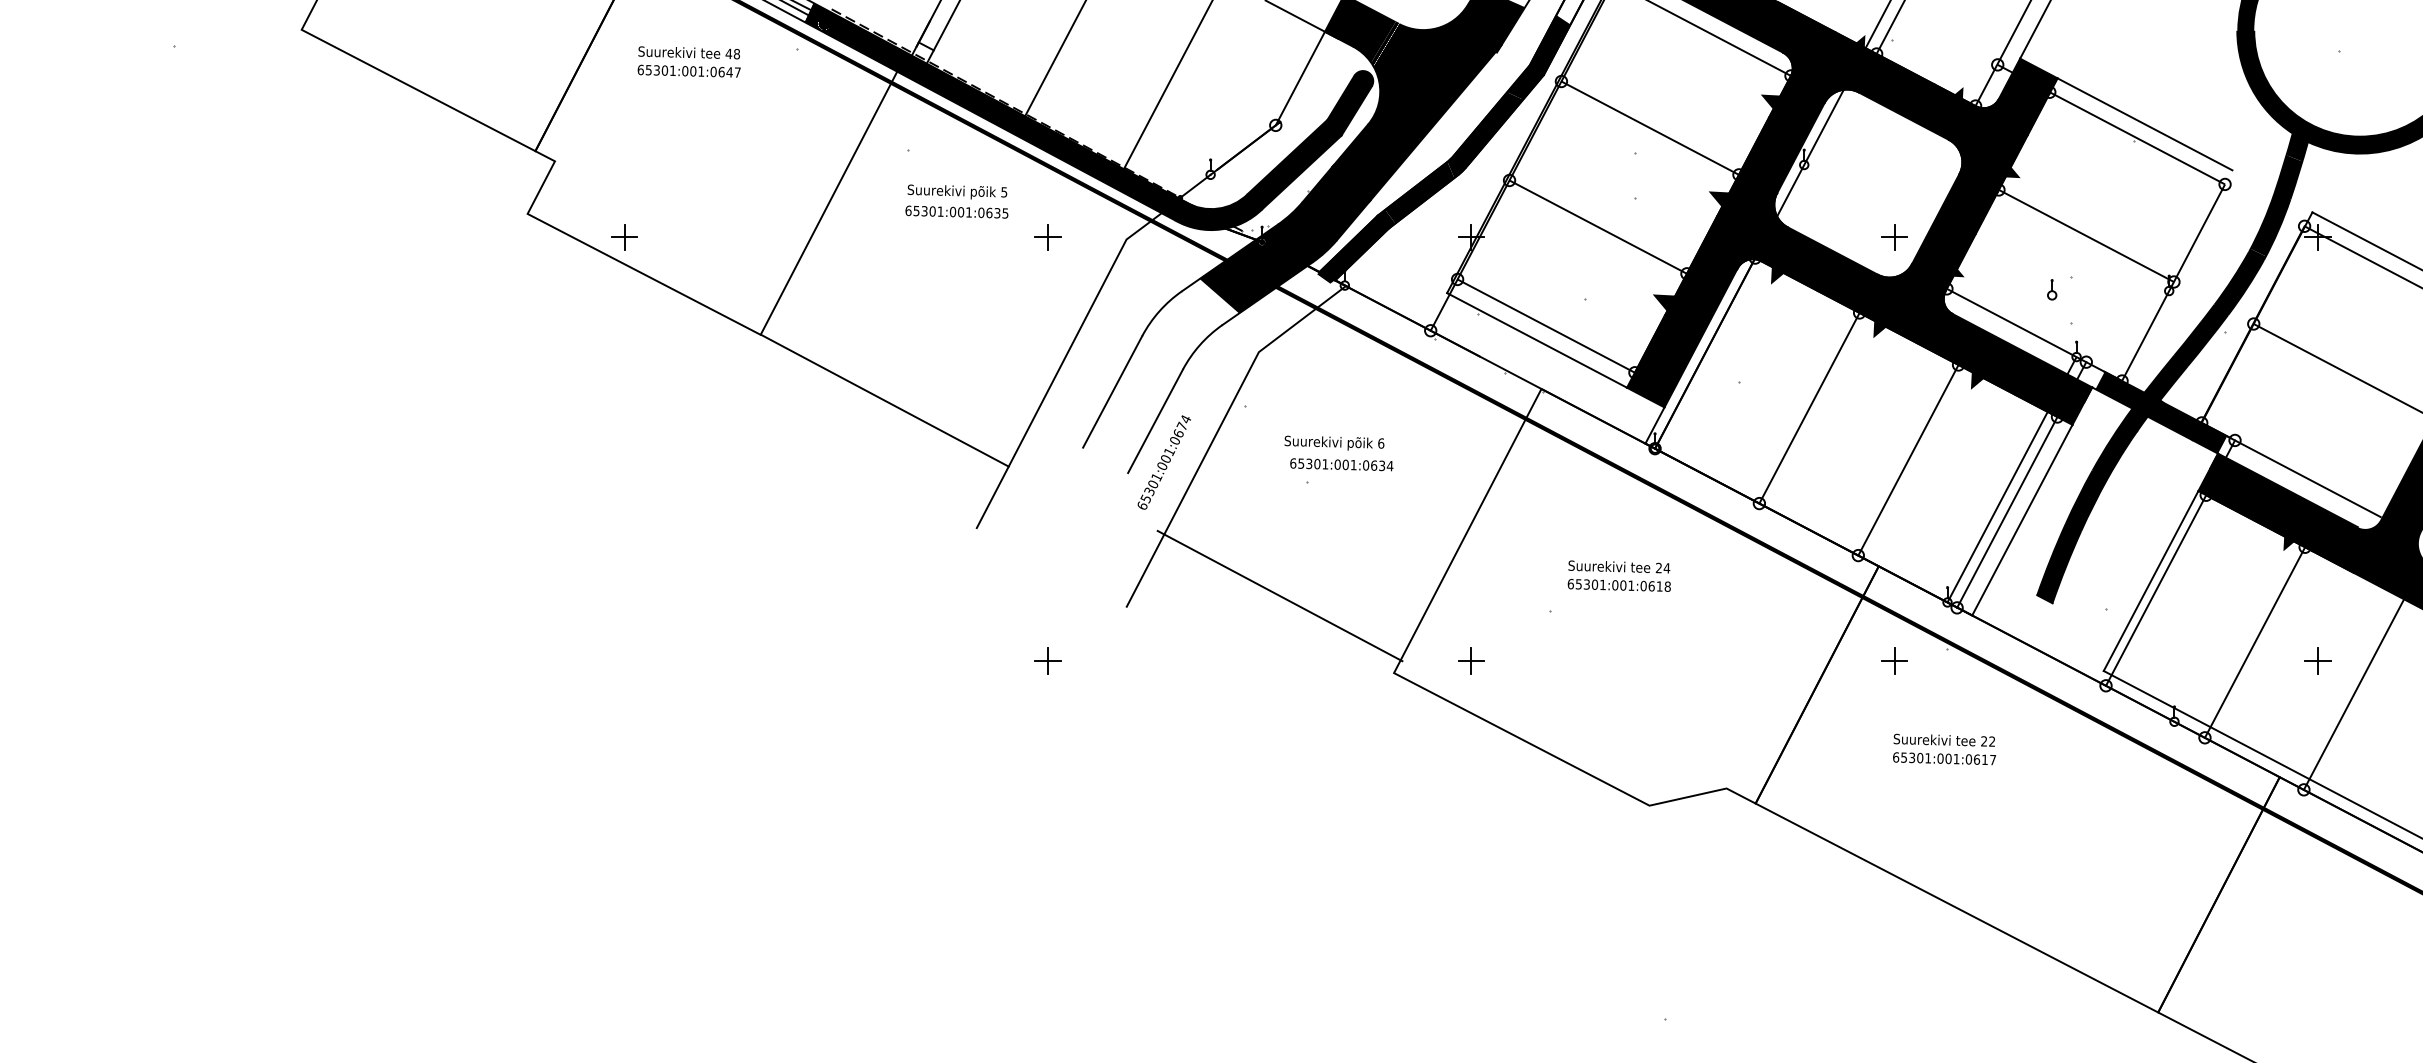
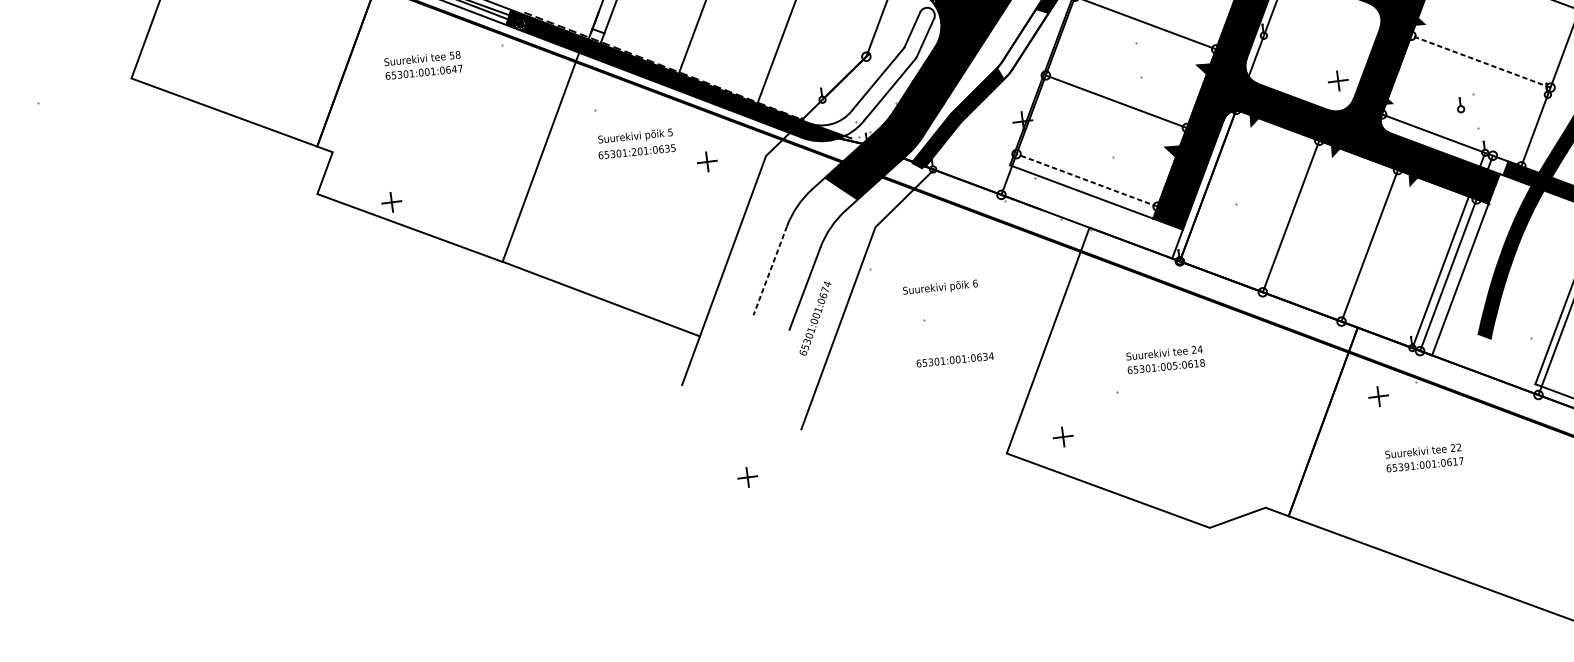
text: (728, 53) -> (451, 55), 48 -> 58
fill: (1485, 135) -> (1023, 44), removed
fill: (1282, 148) -> (873, 73), removed
text: (952, 211) -> (633, 151), 65301:001:0635 -> 65301:201:0635
line: (2086, 235) -> (1480, 61), solid -> dashed
line: (1545, 325) -> (1086, 180), solid -> dashed
line: (1112, 392) -> (770, 271), solid -> dashed
text: (1341, 464) -> (954, 359), moved
text: (1631, 585) -> (1175, 365), 65301:001:0618 -> 65301:005:0618
line: (1279, 595) -> (914, 406), removed
text: (1919, 758) -> (1406, 466), 65301:001:0617 -> 65391:001:0617

